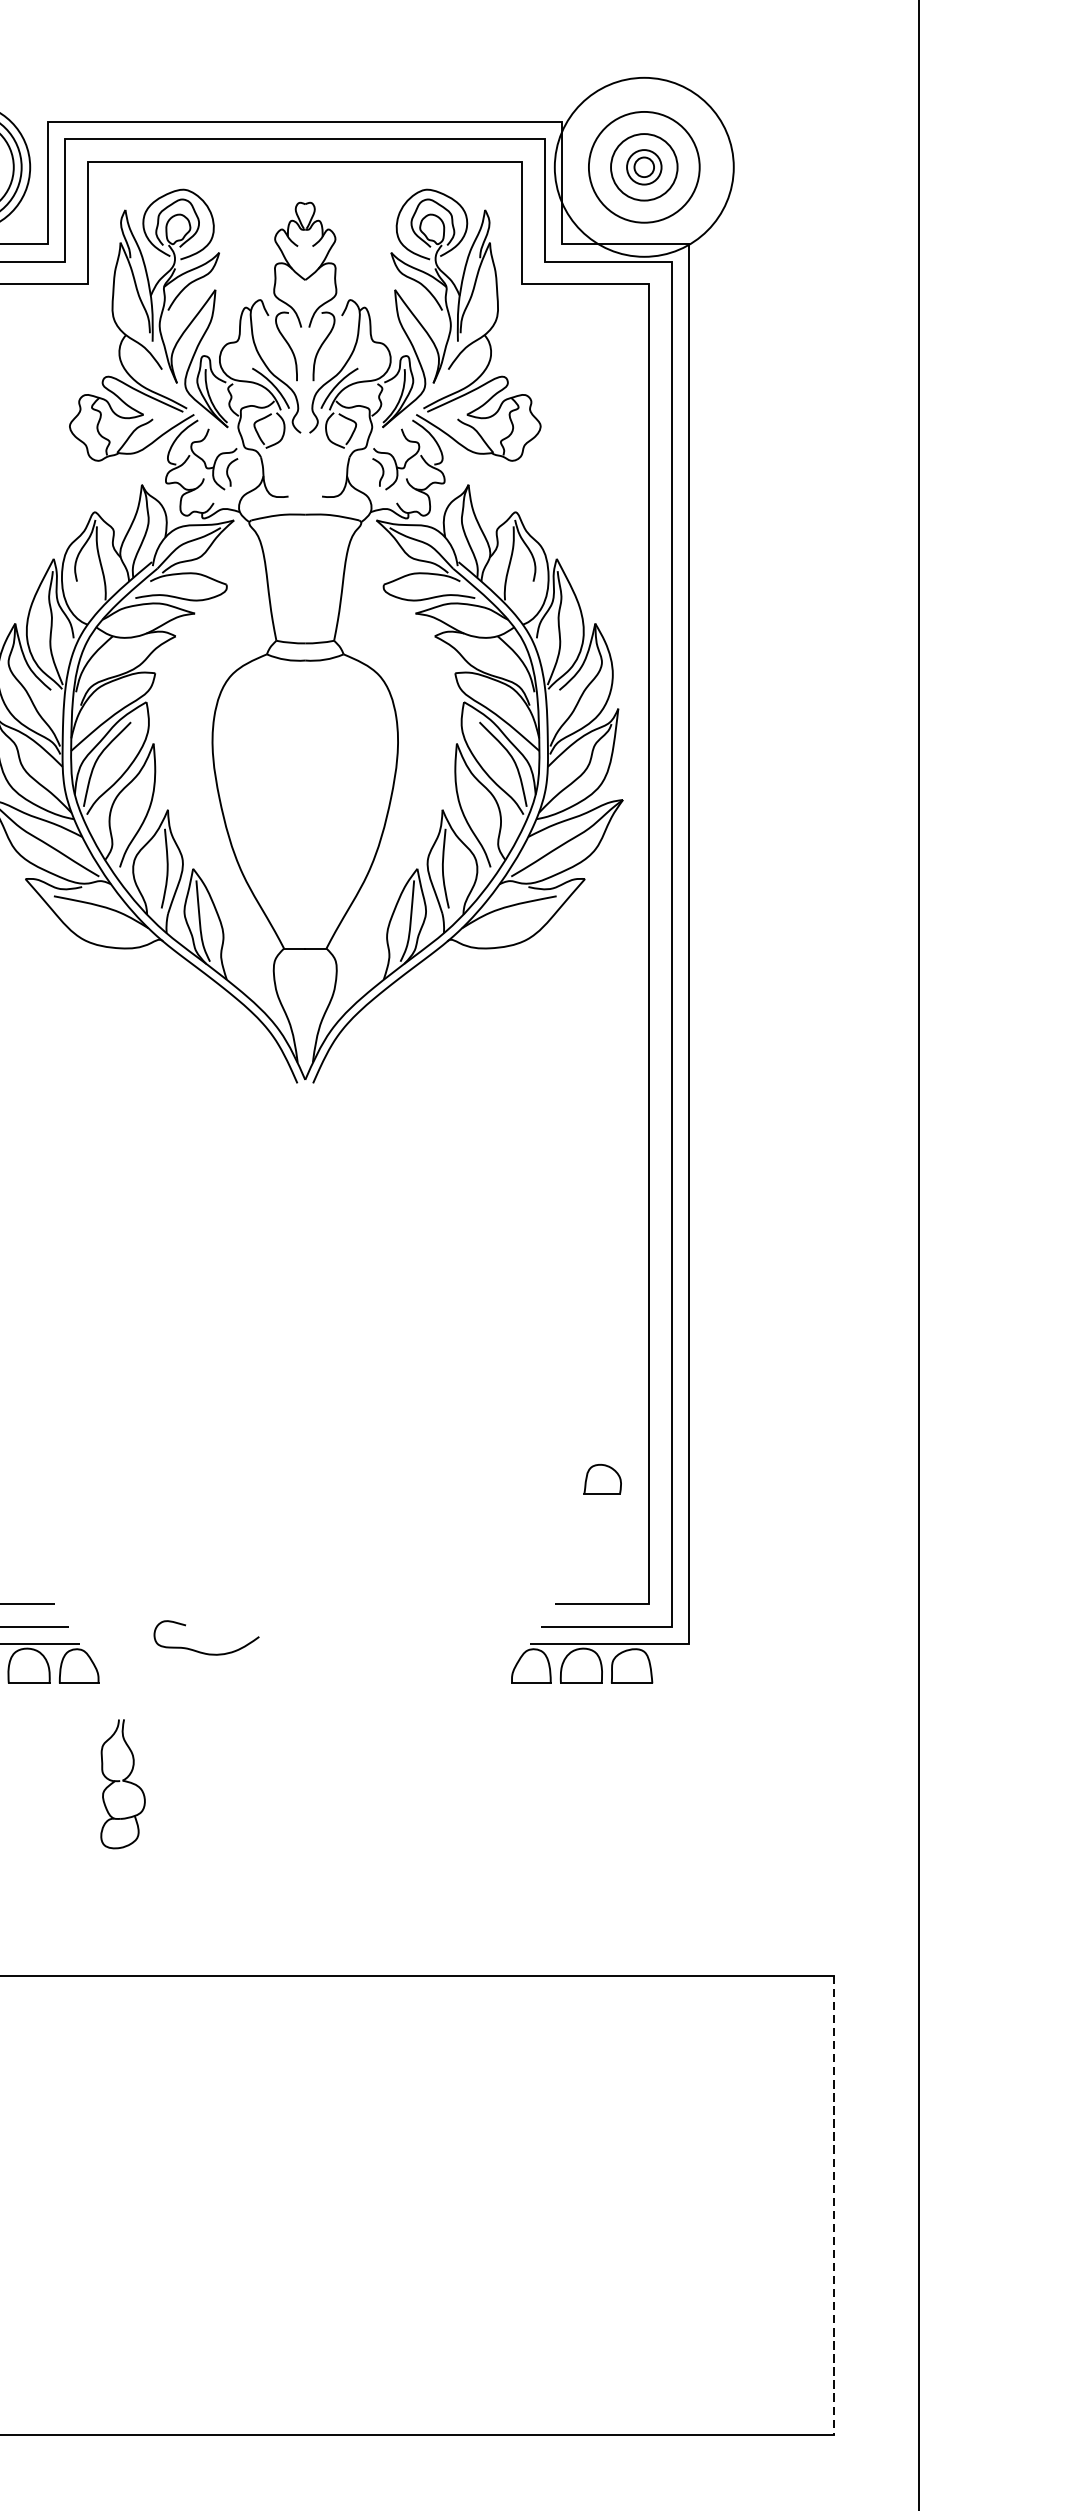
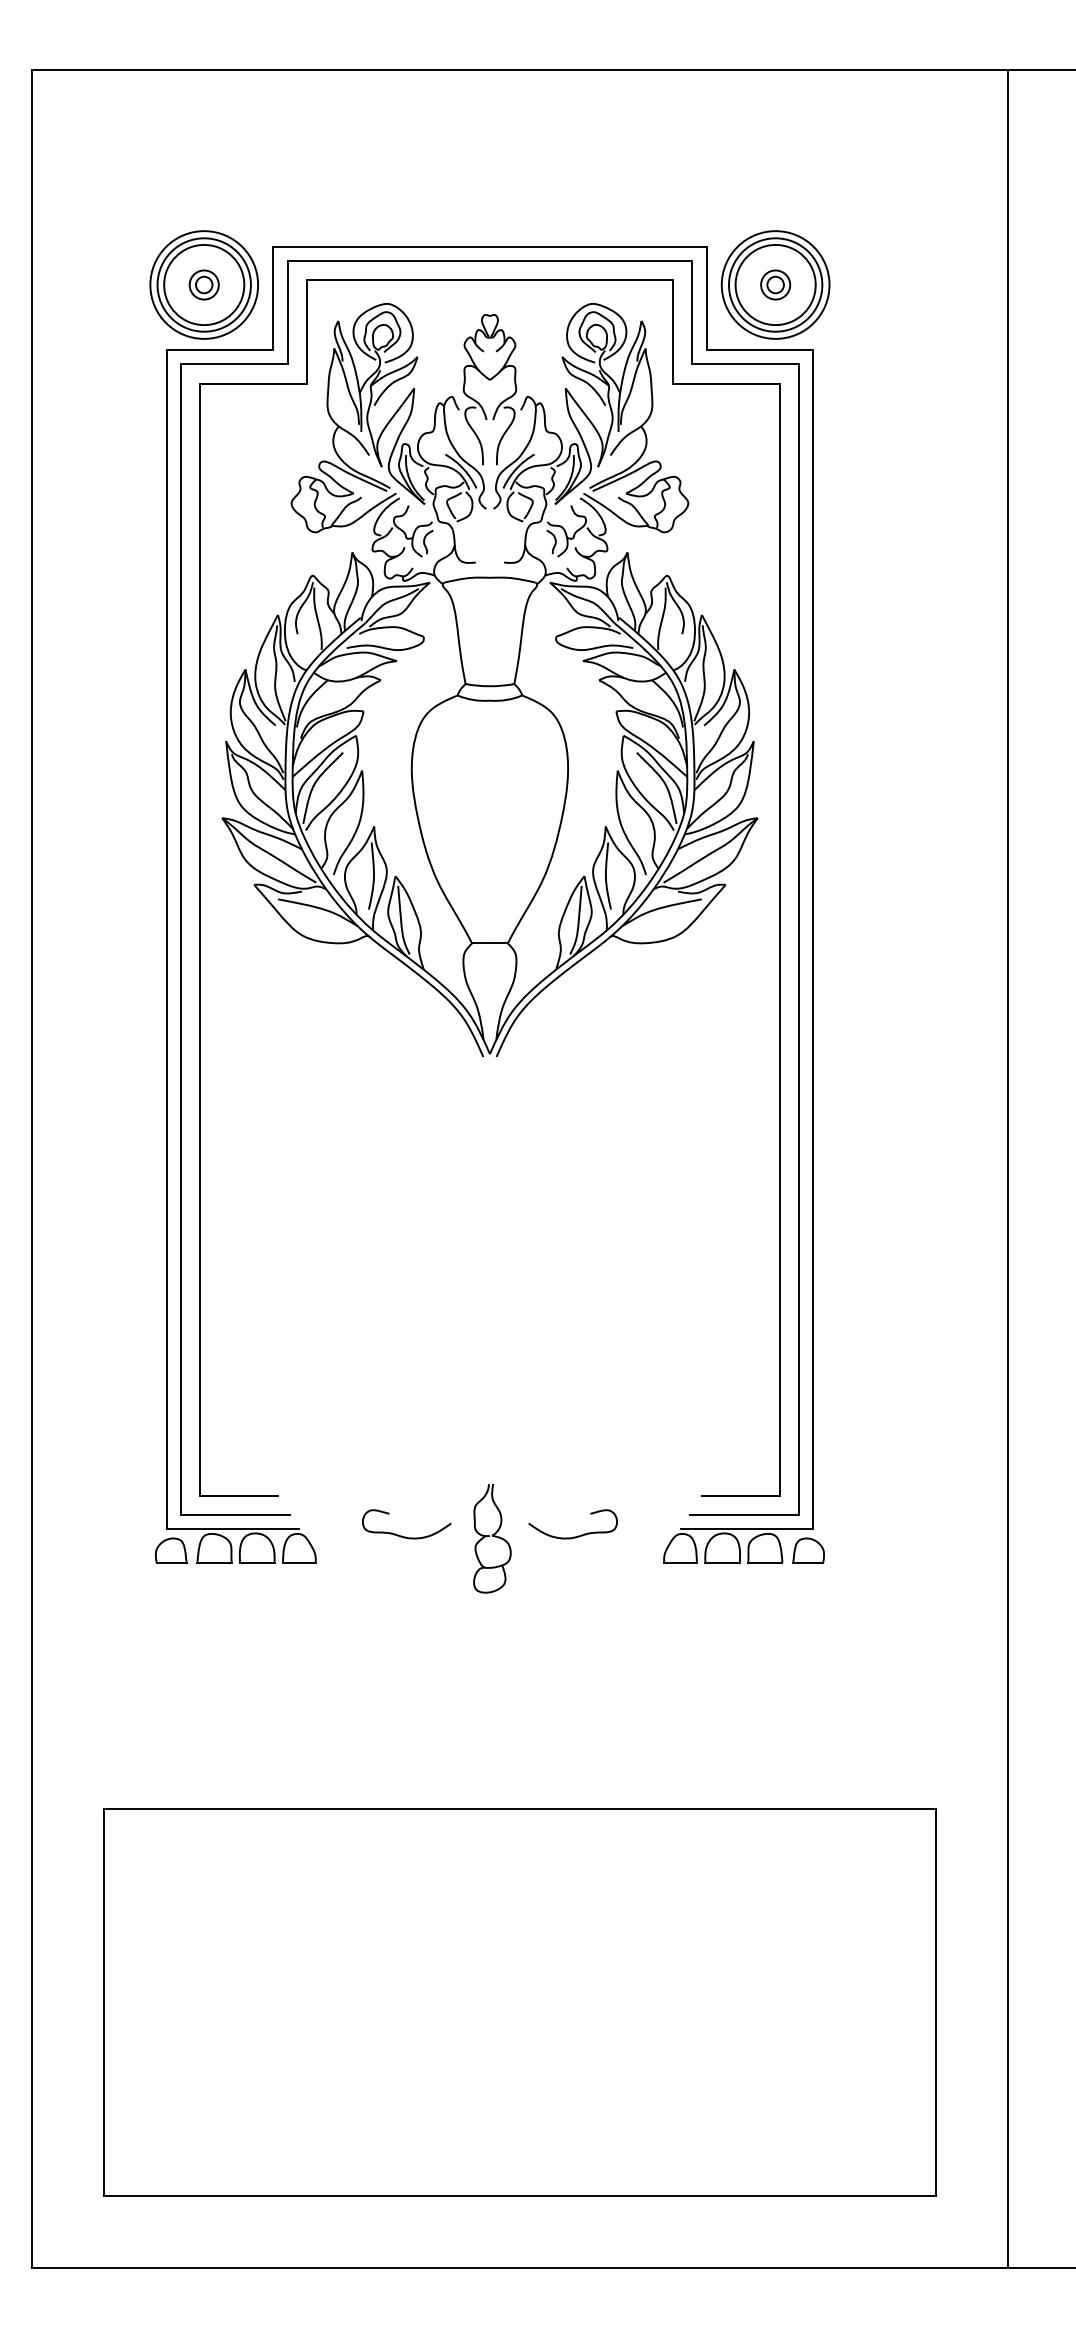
circle: (644, 166) -> (775, 284), size x0.71
circle: (644, 166) -> (775, 284), size x1.43
part: (602, 1479) -> (808, 1550), moved
curve: (404, 1652) -> (573, 1536), added
part: (123, 1784) -> (492, 1538), moved
line: (833, 2205) -> (935, 2002), dashed -> solid

